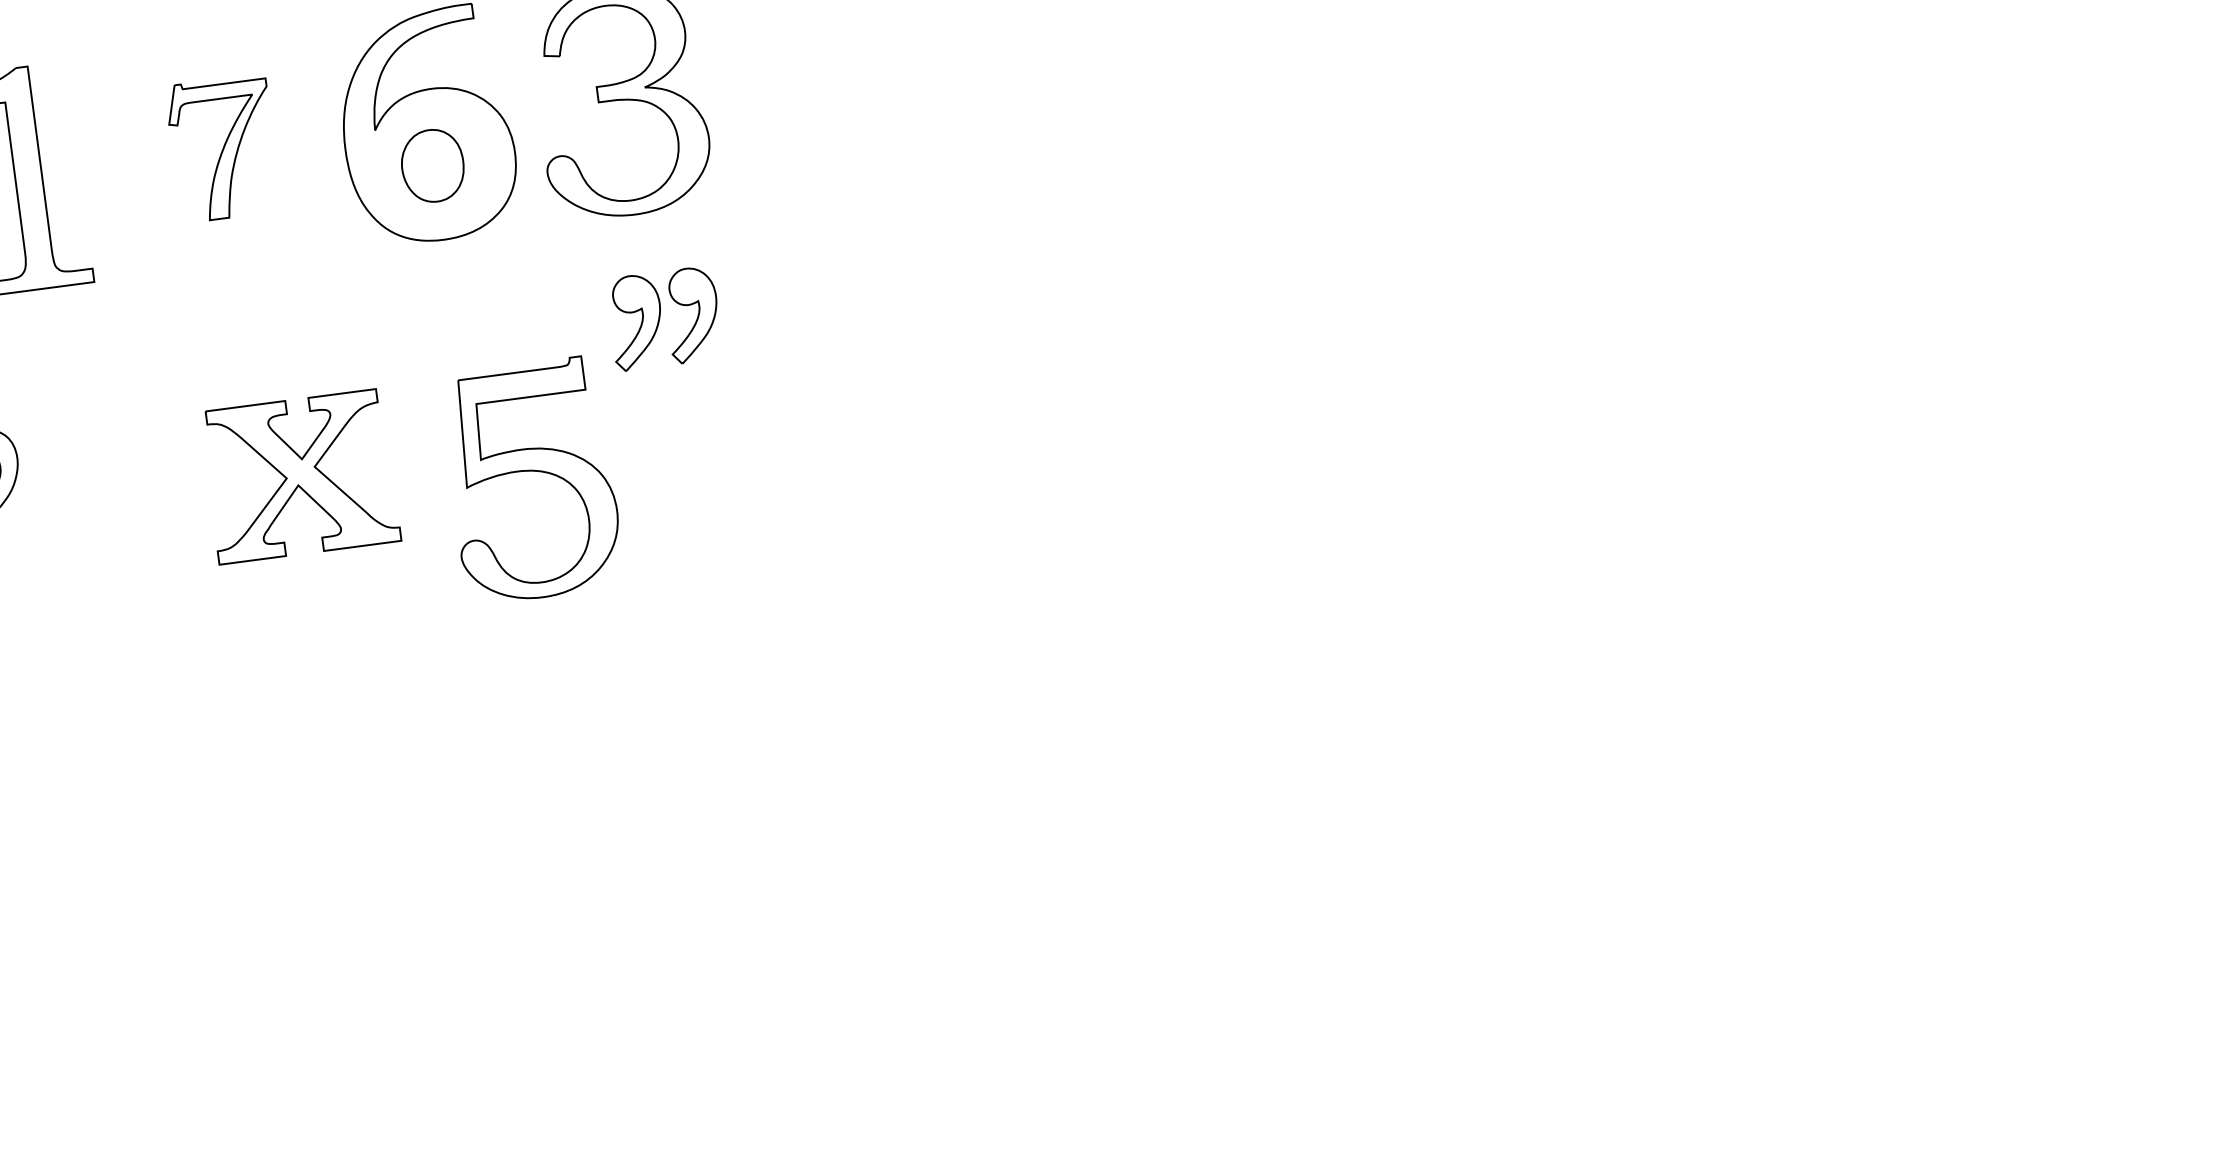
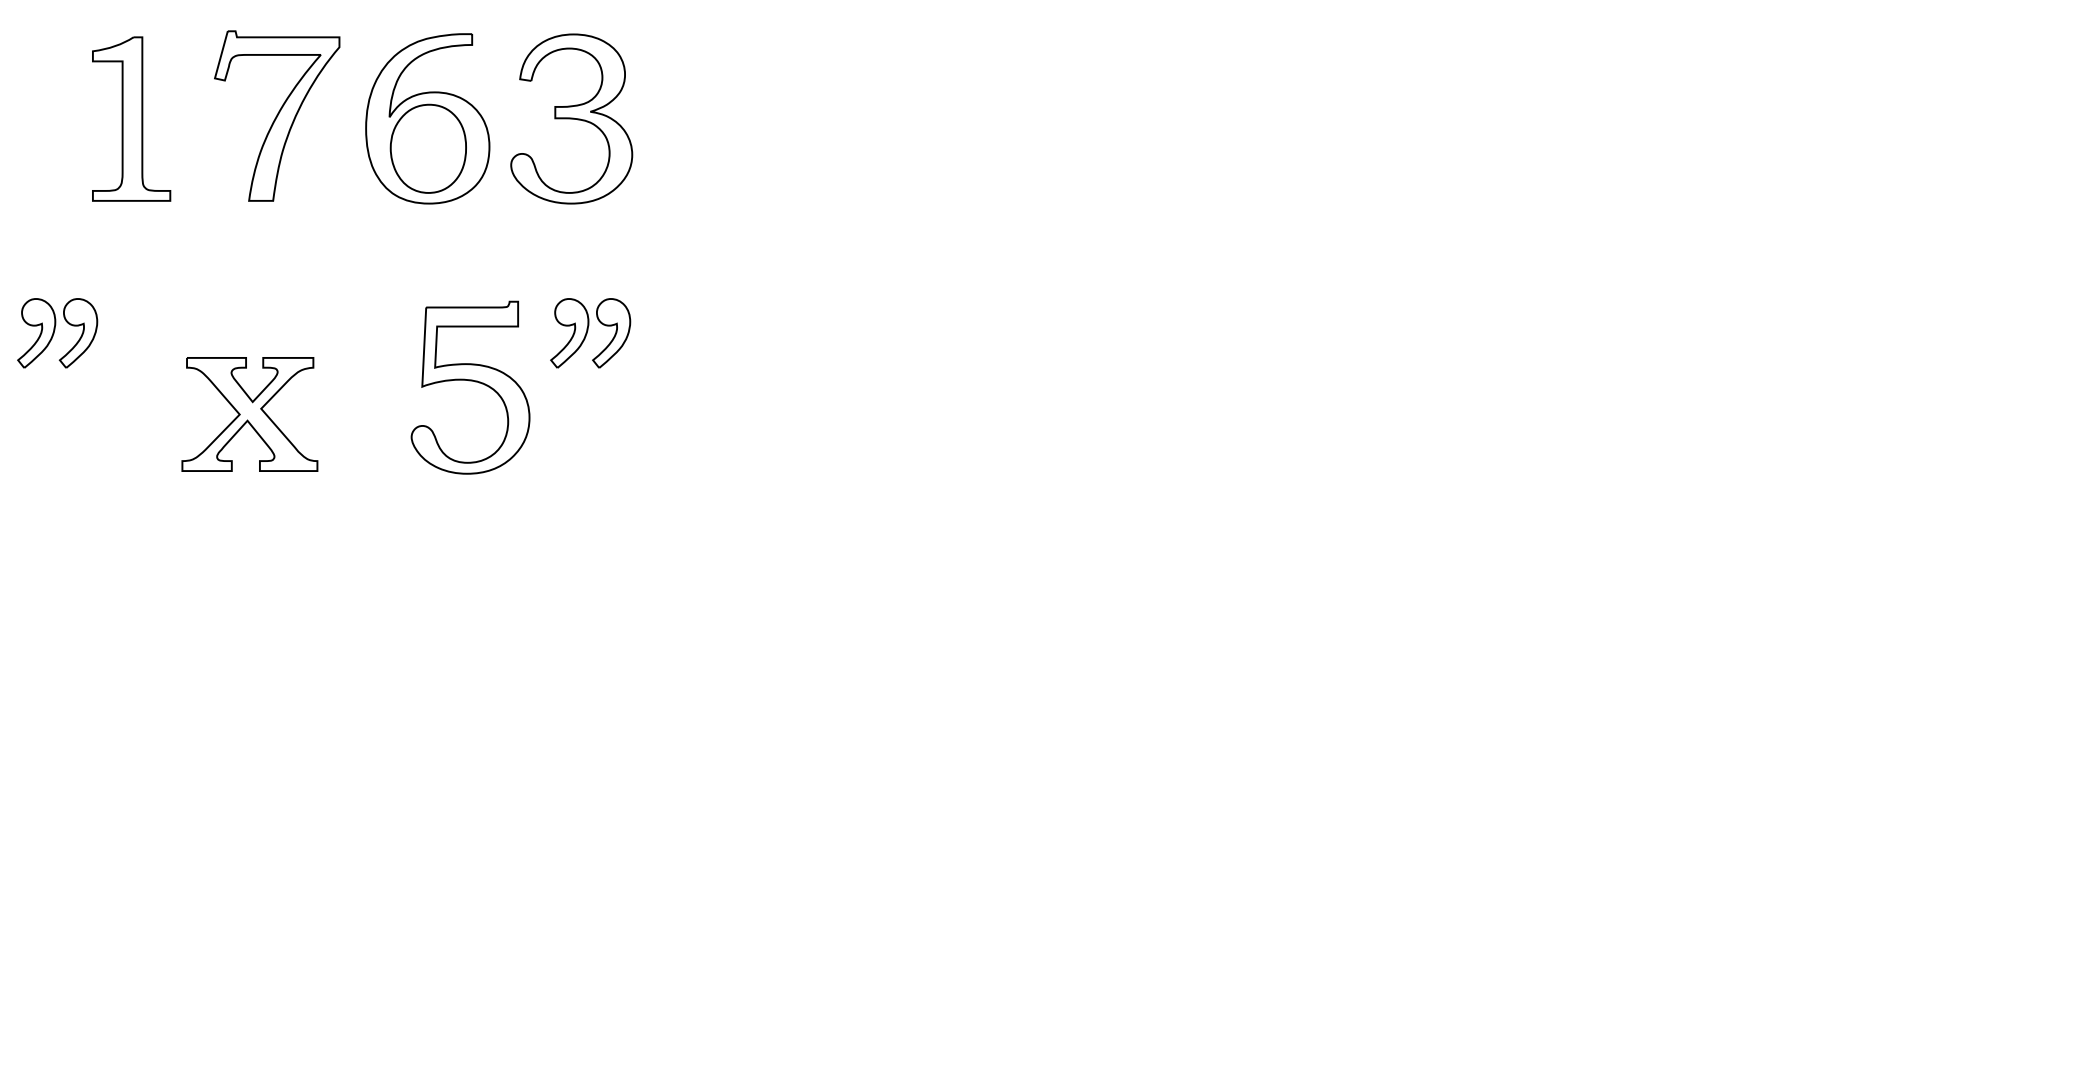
part: (223, 147) -> (277, 115), size x1.67
part: (431, 165) -> (427, 148), size x1.67
part: (664, 318) -> (590, 333), moved
part: (299, 476) -> (249, 414), moved

